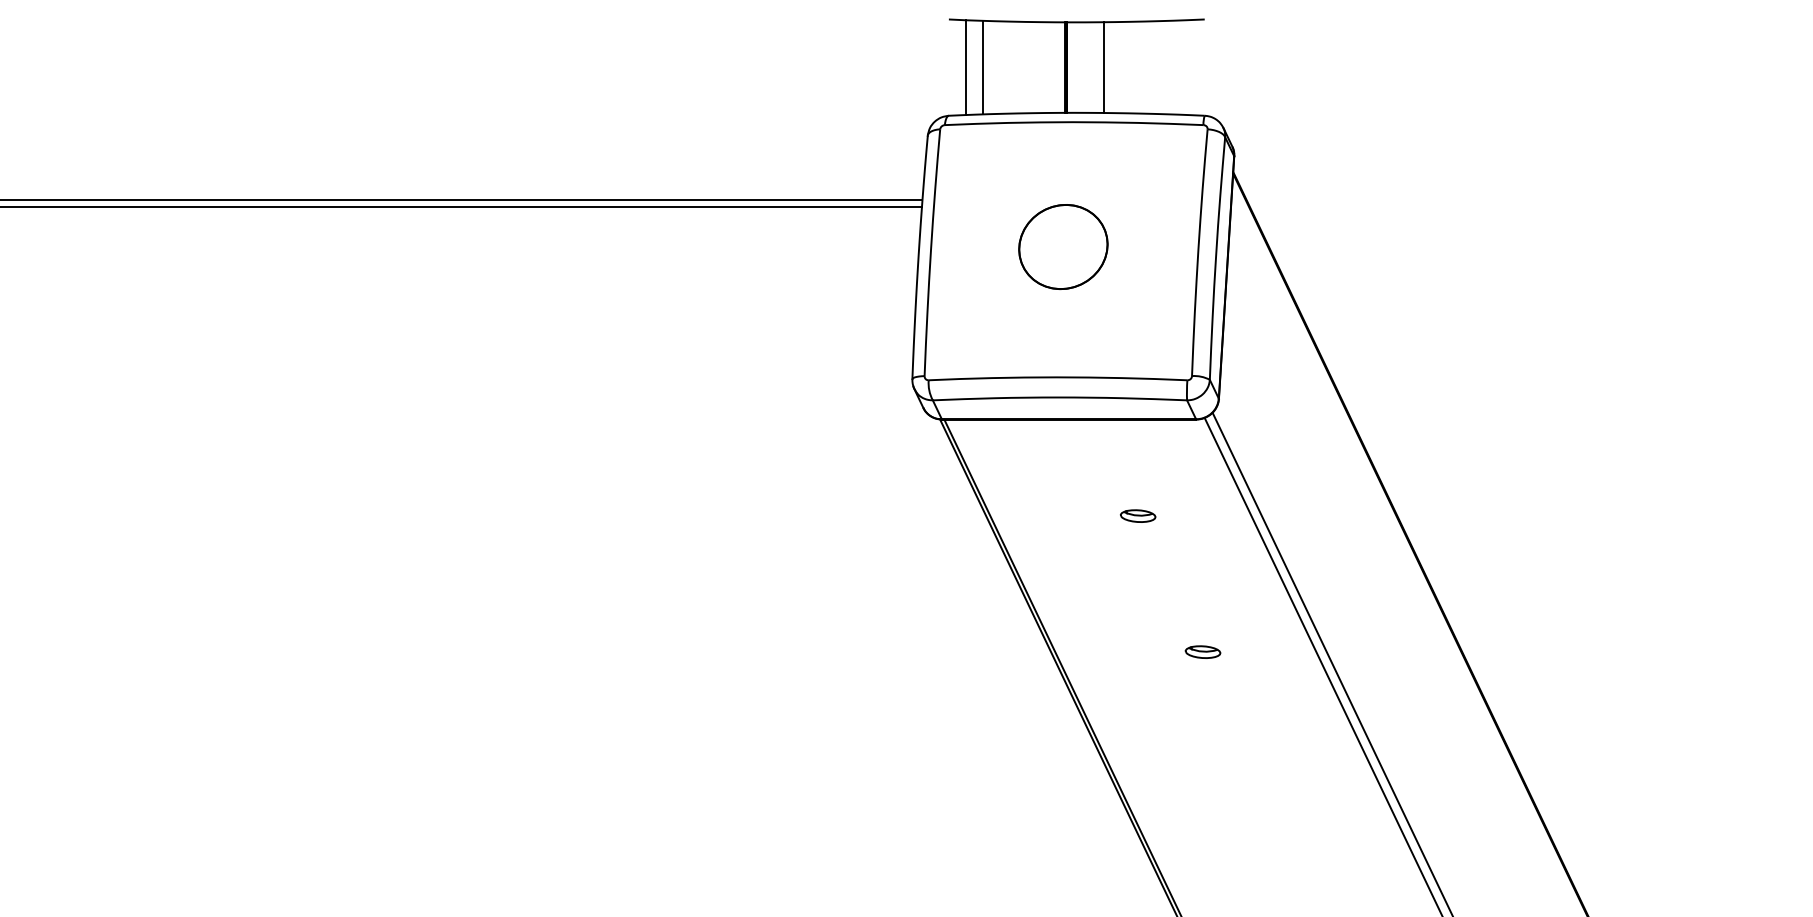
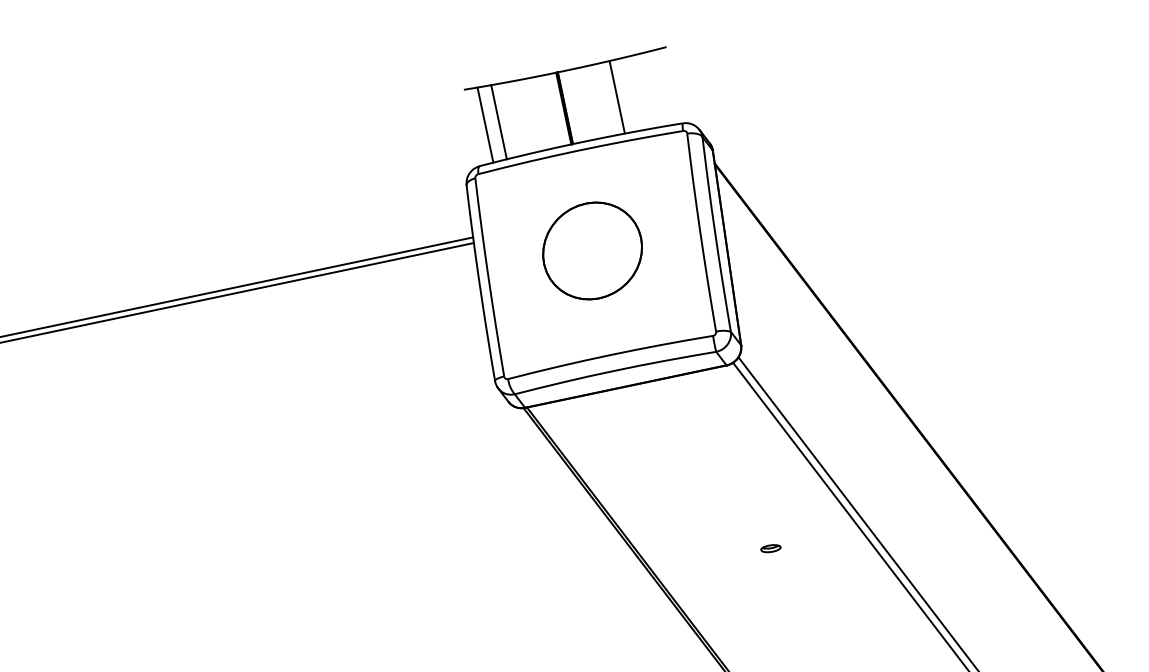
line: (1104, 67) -> (617, 97), moved
part: (1063, 246) -> (592, 250), size x1.4
part: (1138, 515) -> (696, 451), removed
part: (1202, 651) -> (770, 548), size x0.7

